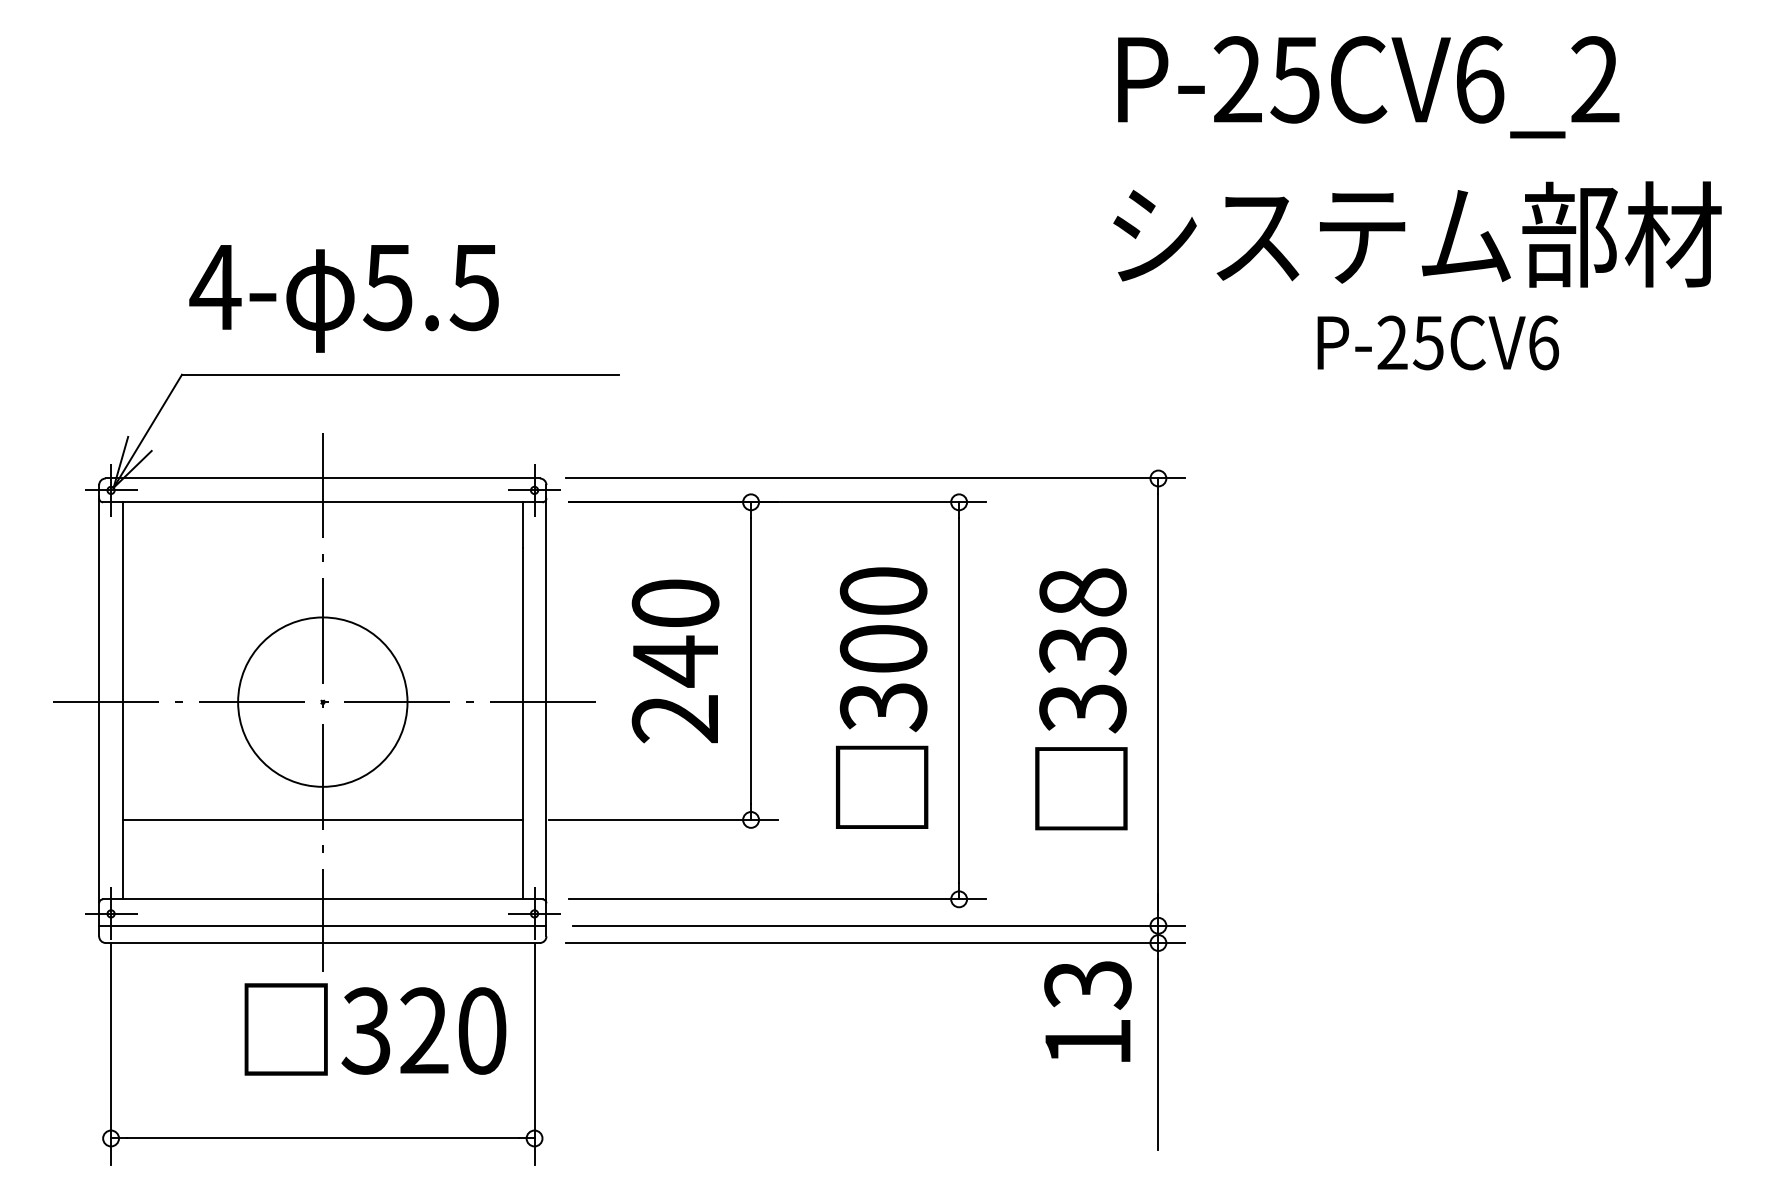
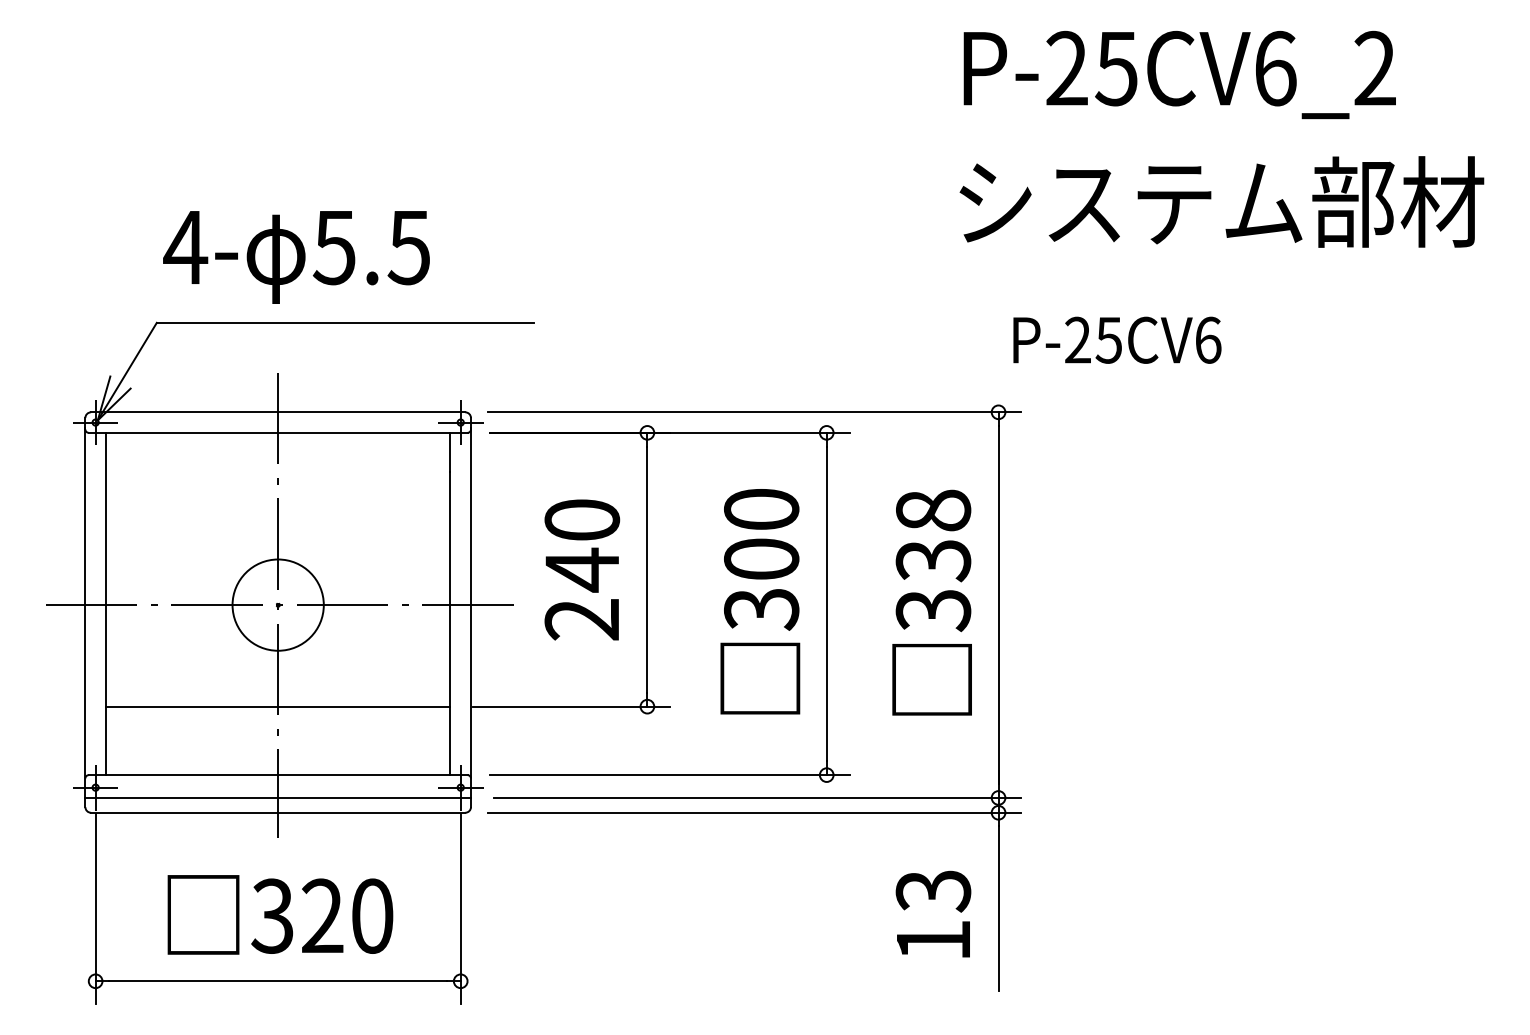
text: (1437, 342) -> (1116, 339), moved
circle: (322, 702) -> (277, 605), size x0.62
text: (1087, 1011) -> (933, 914), moved
text: (375, 1029) -> (280, 914), moved

